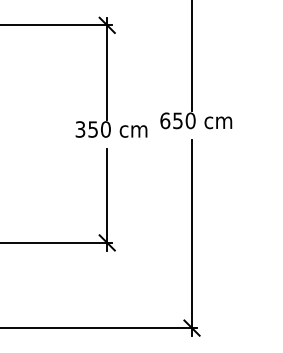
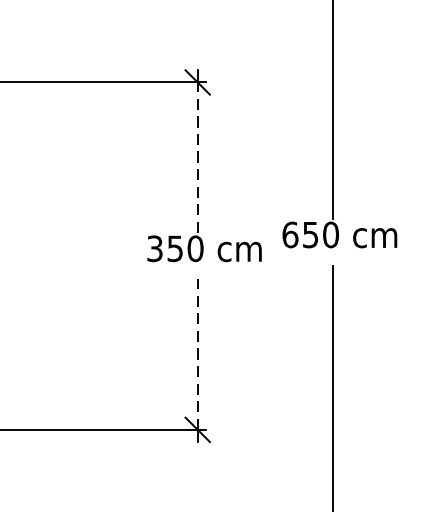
line: (107, 71) -> (198, 156), solid -> dashed
line: (107, 195) -> (198, 354), solid -> dashed

